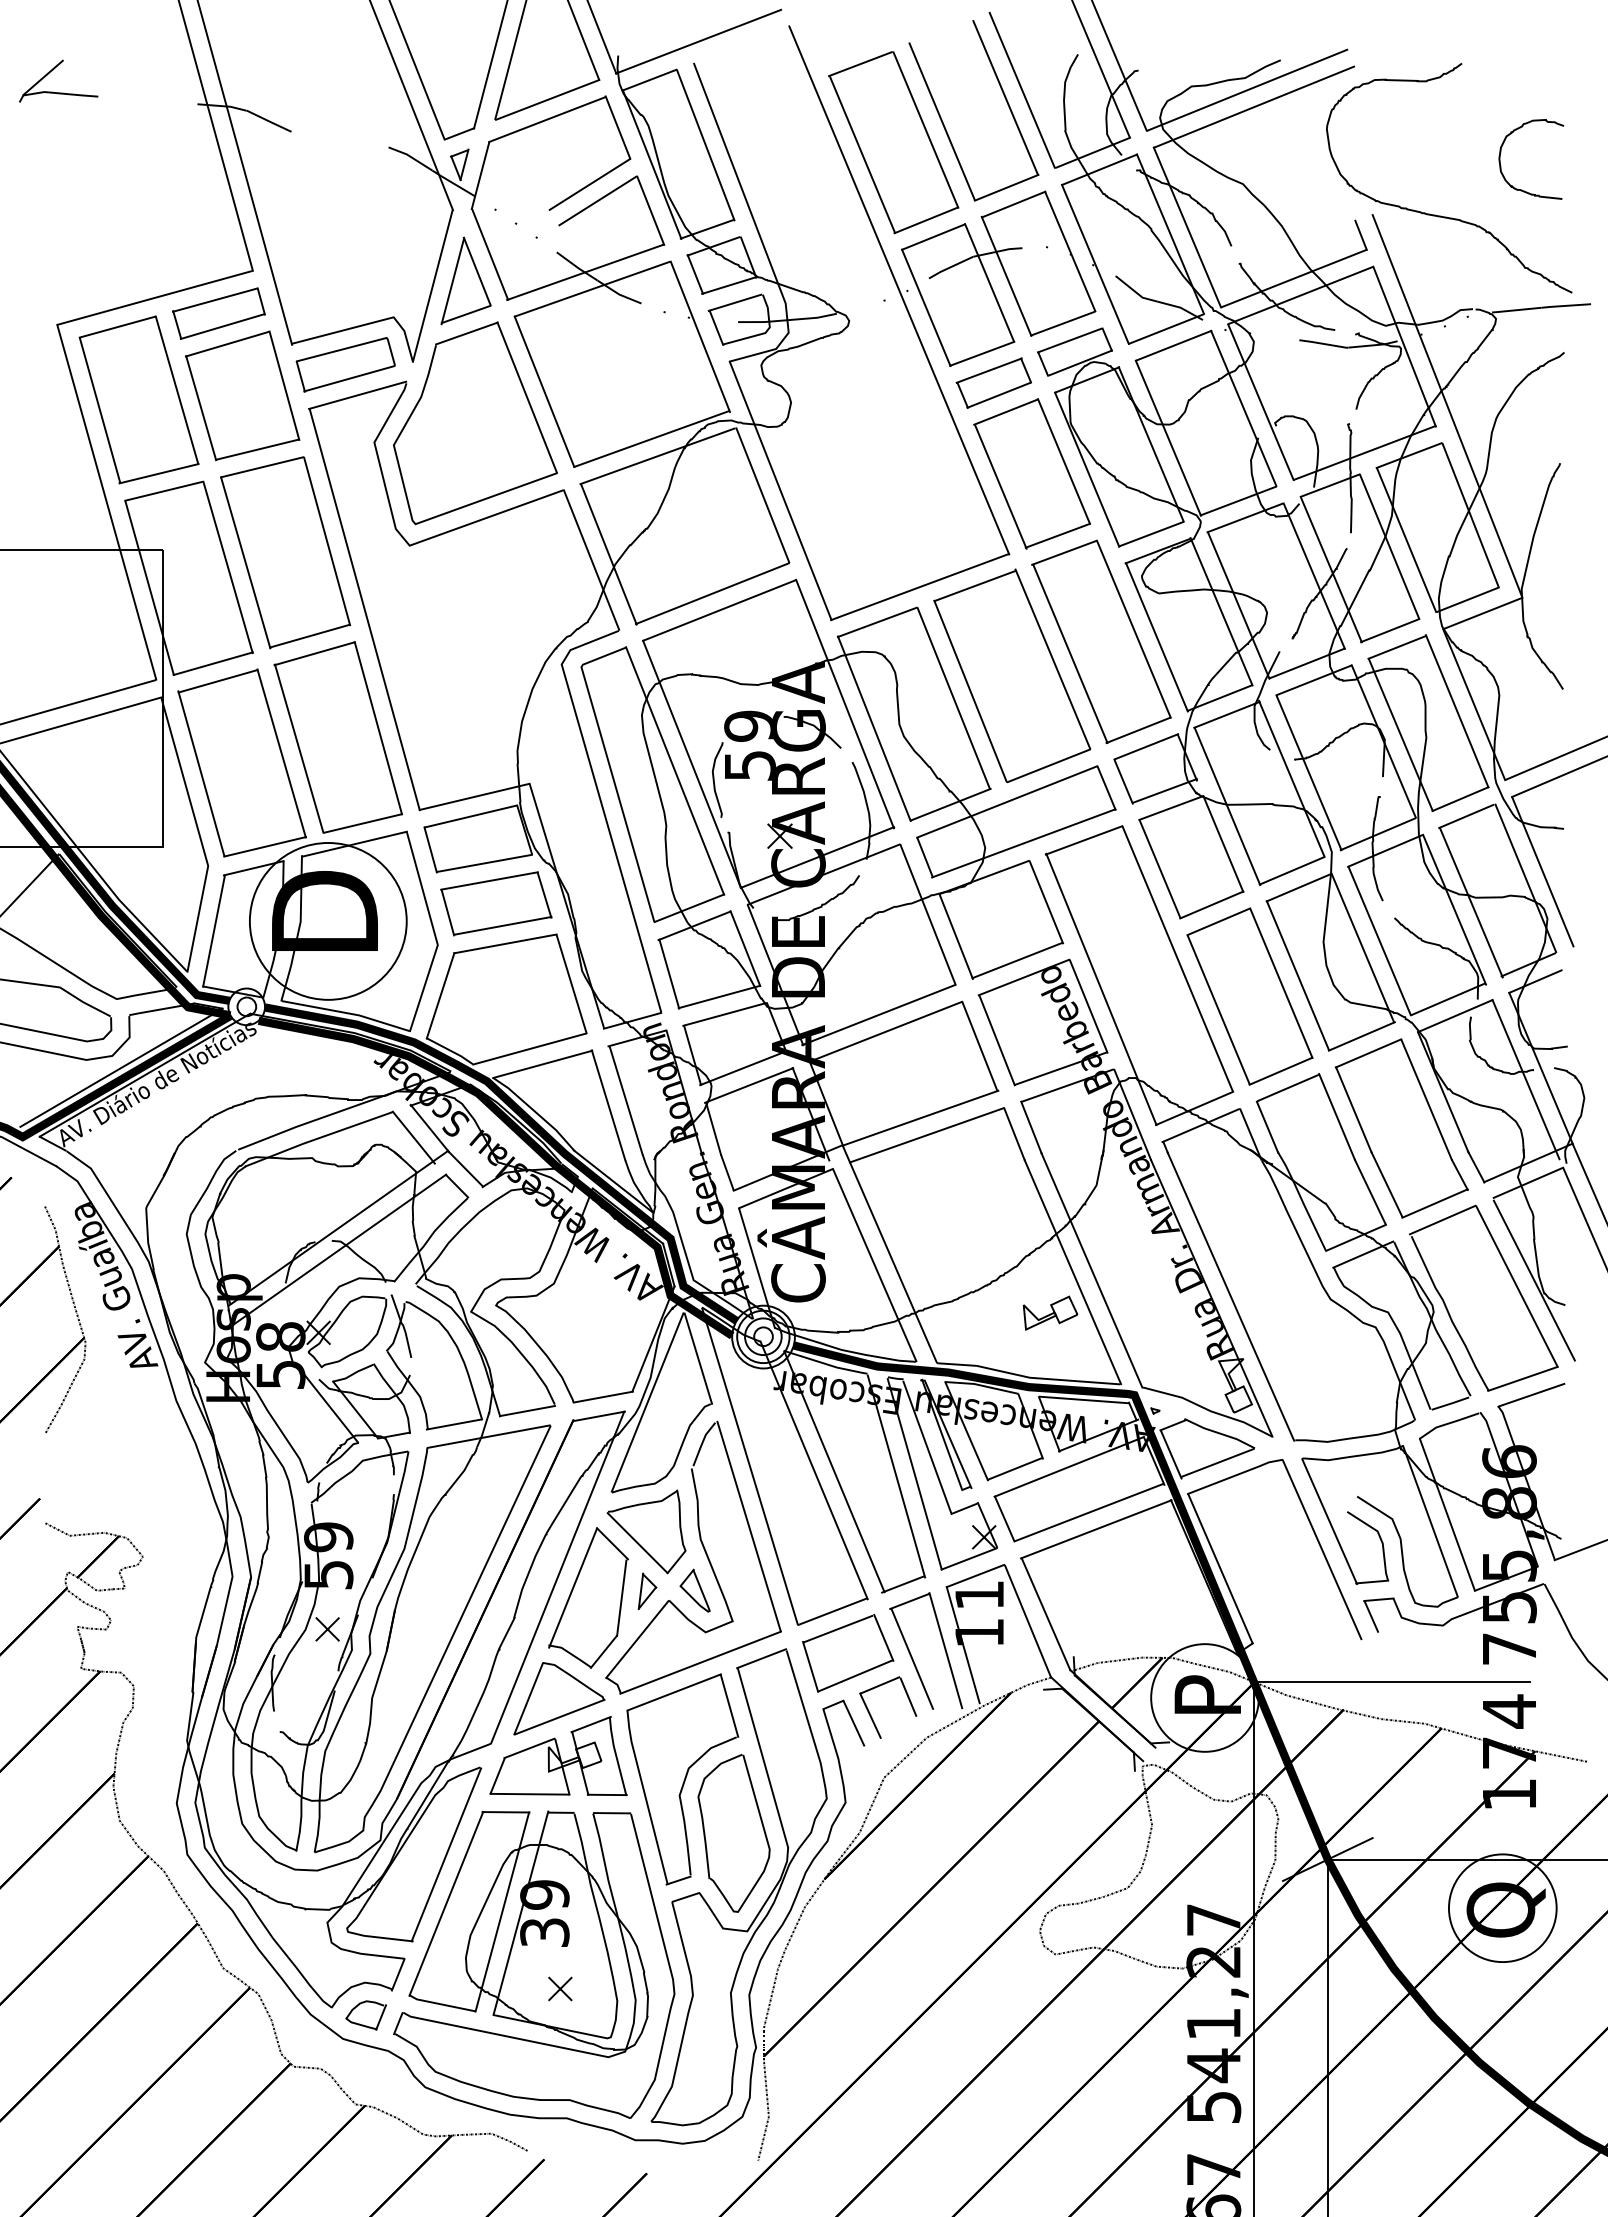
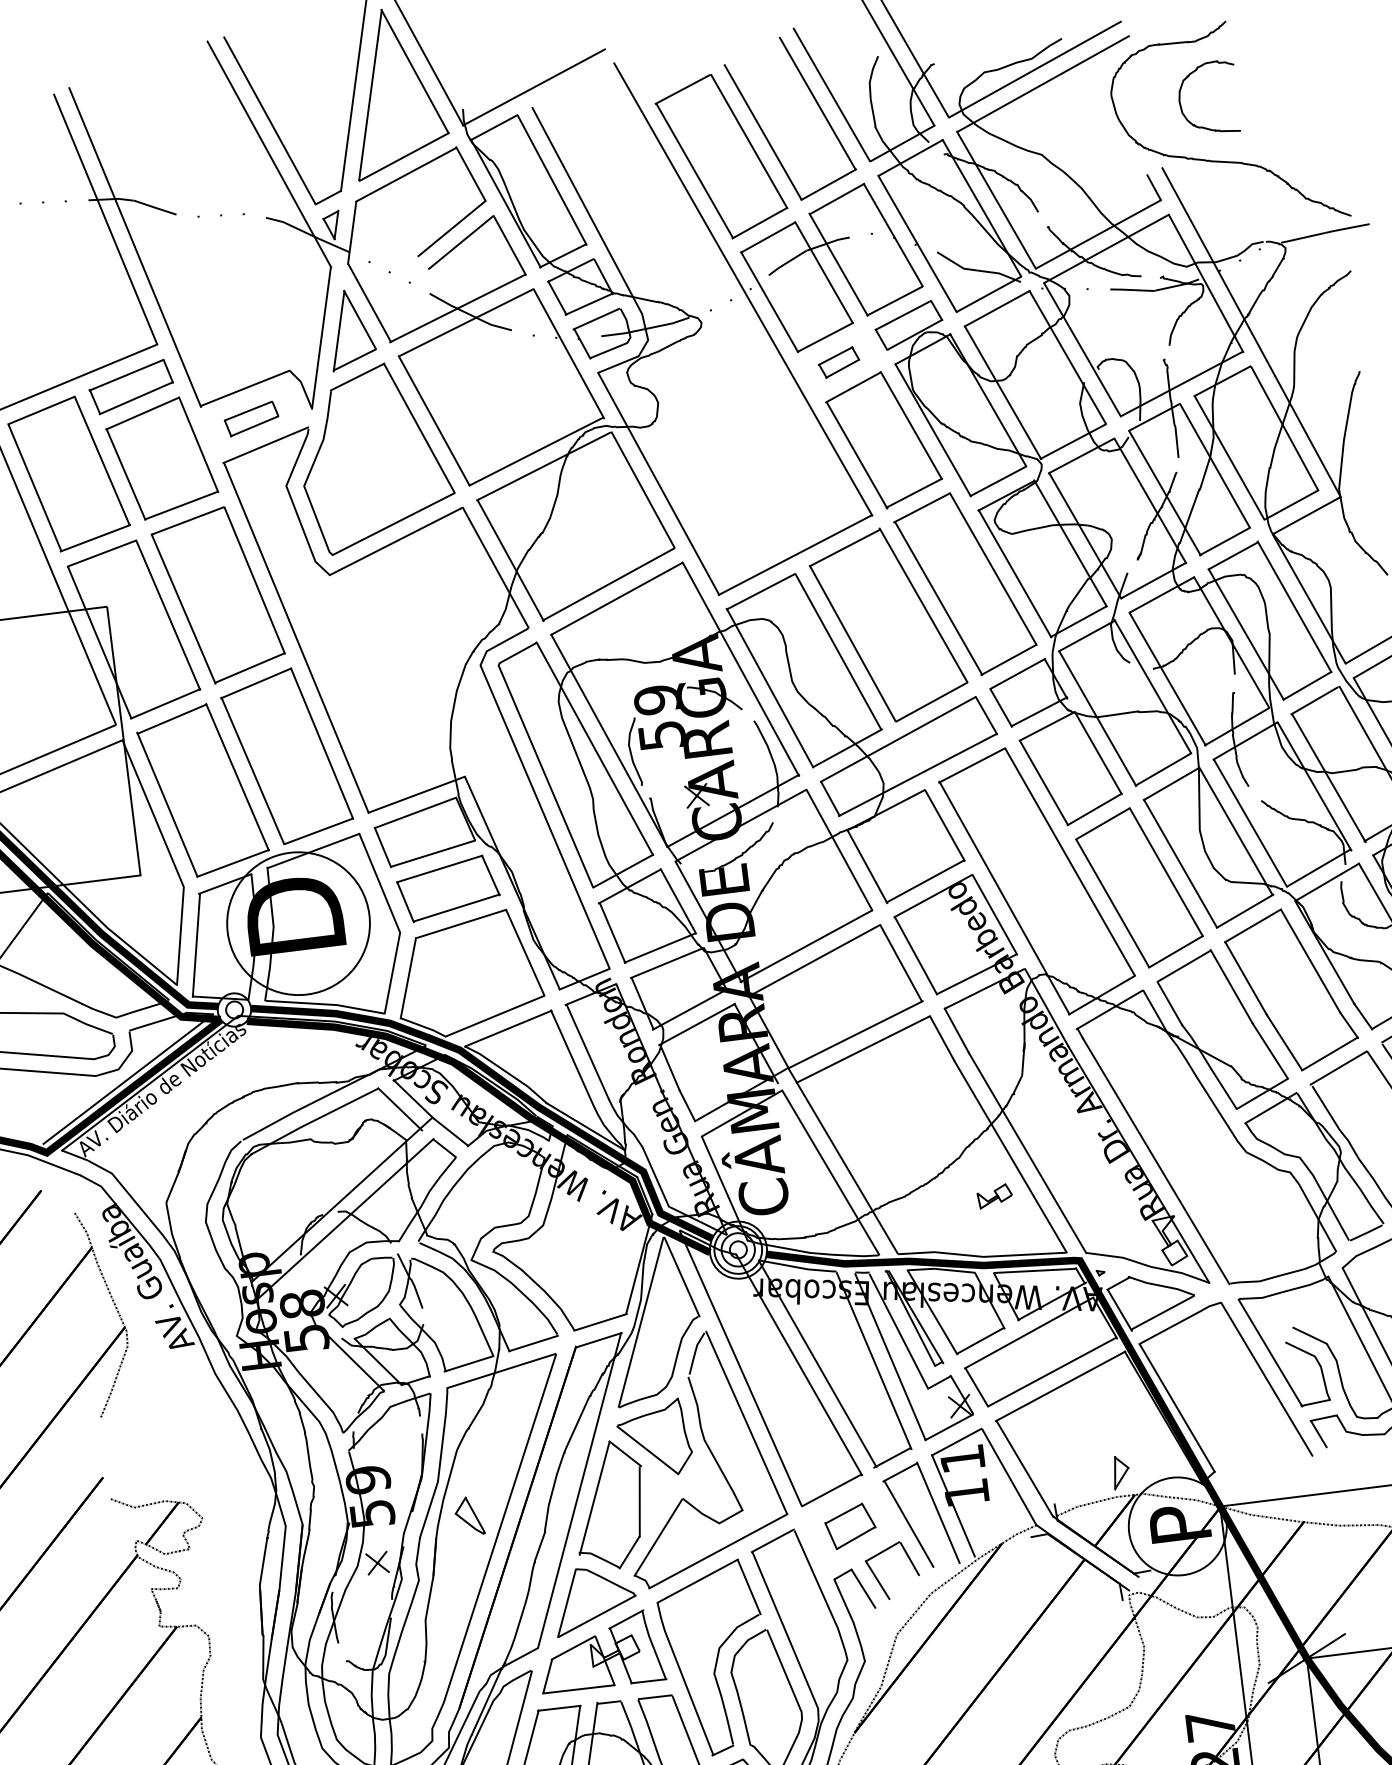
curve: (1501, 165) -> (1182, 107), moved
part: (345, 364) -> (251, 418), size x0.6
part: (993, 382) -> (838, 362), size x0.6
part: (1050, 1312) -> (994, 1195), size x0.7
part: (647, 1590) -> (1120, 1471), moved
part: (694, 1590) -> (468, 1516), moved
part: (848, 1653) -> (850, 1526), size x0.6

